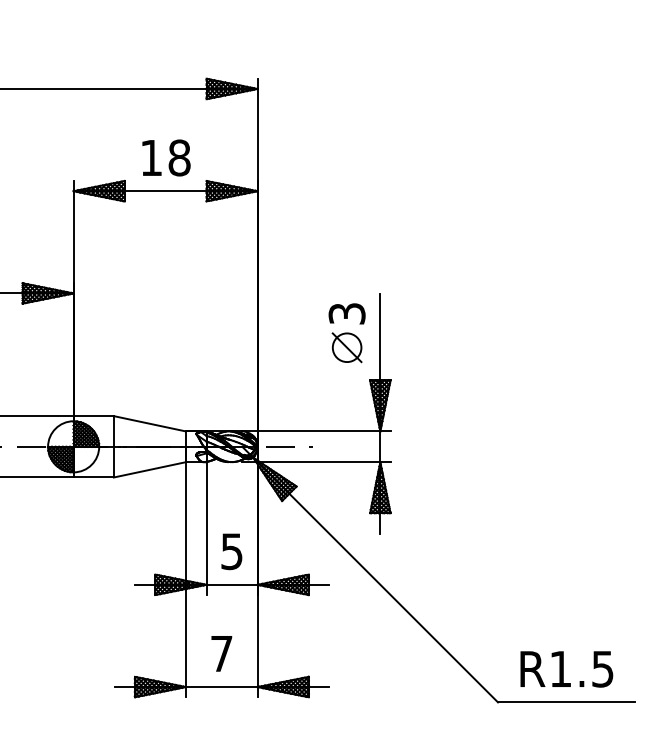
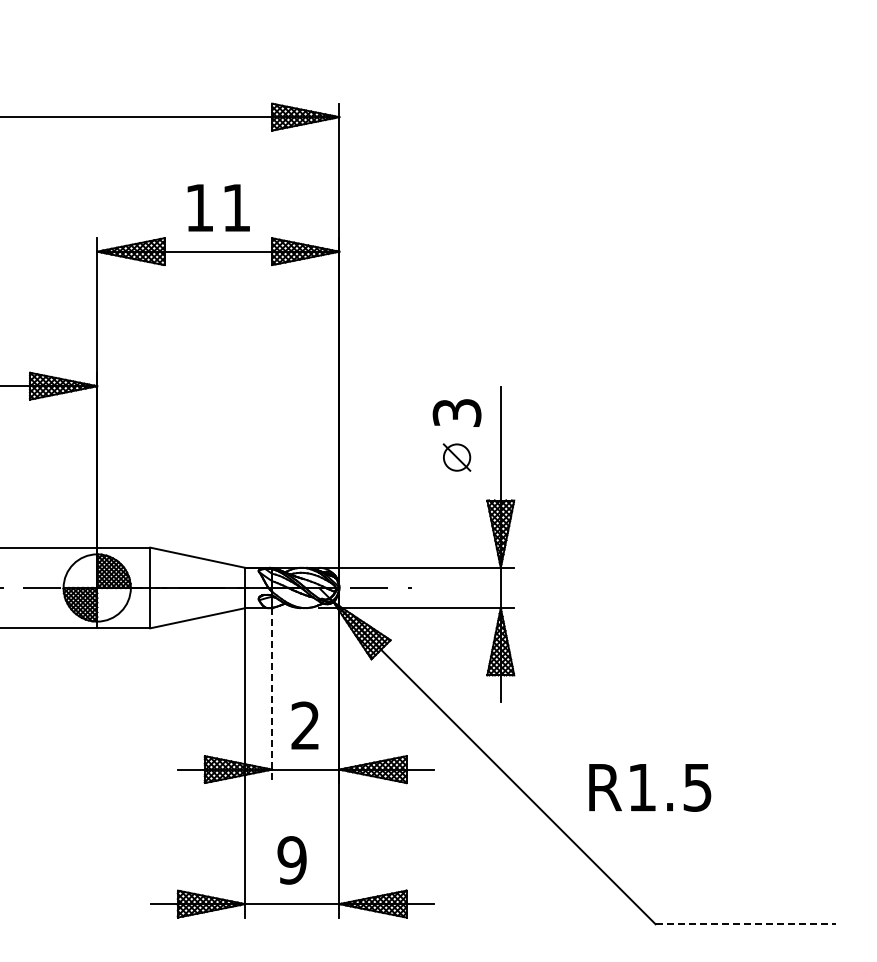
text: (179, 157) -> (236, 207), 18 -> 11
part: (346, 347) -> (456, 457), size x0.7
line: (206, 529) -> (272, 696), solid -> dashed
text: (231, 551) -> (305, 725), 5 -> 2
text: (221, 653) -> (291, 860), 7 -> 9
text: (567, 669) -> (650, 787), moved
line: (567, 702) -> (746, 924), solid -> dashed

